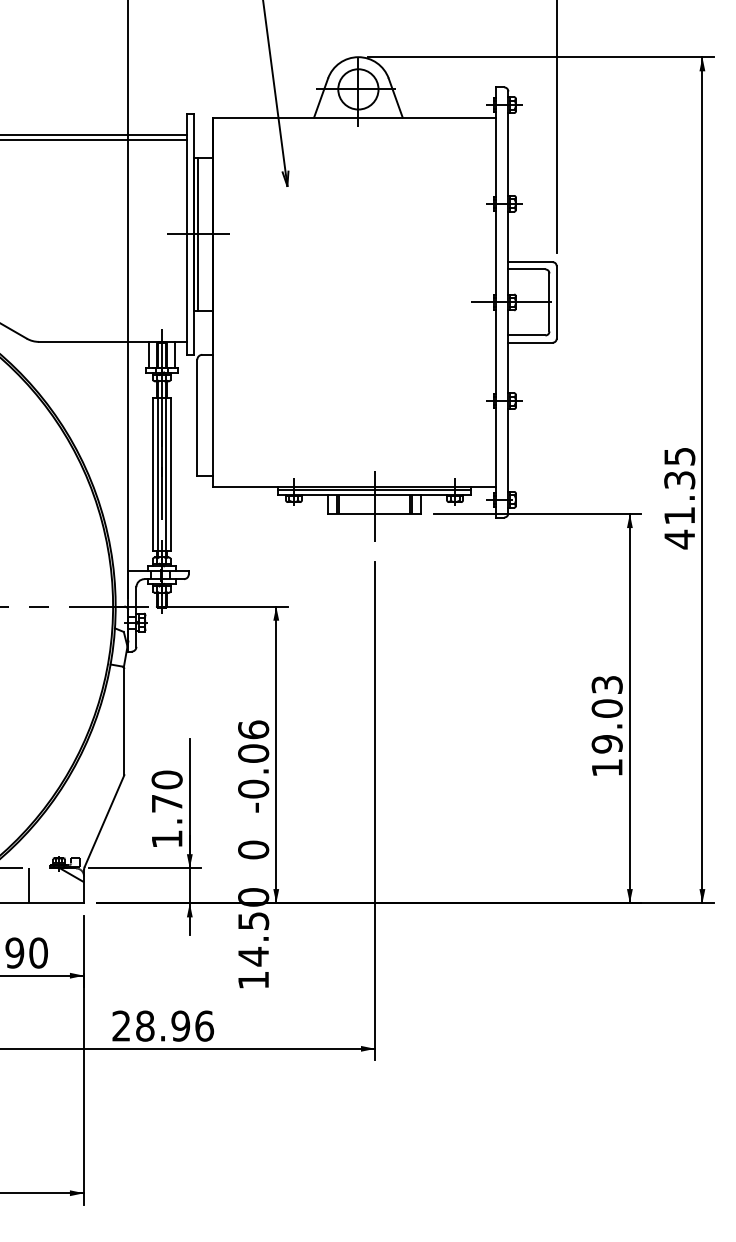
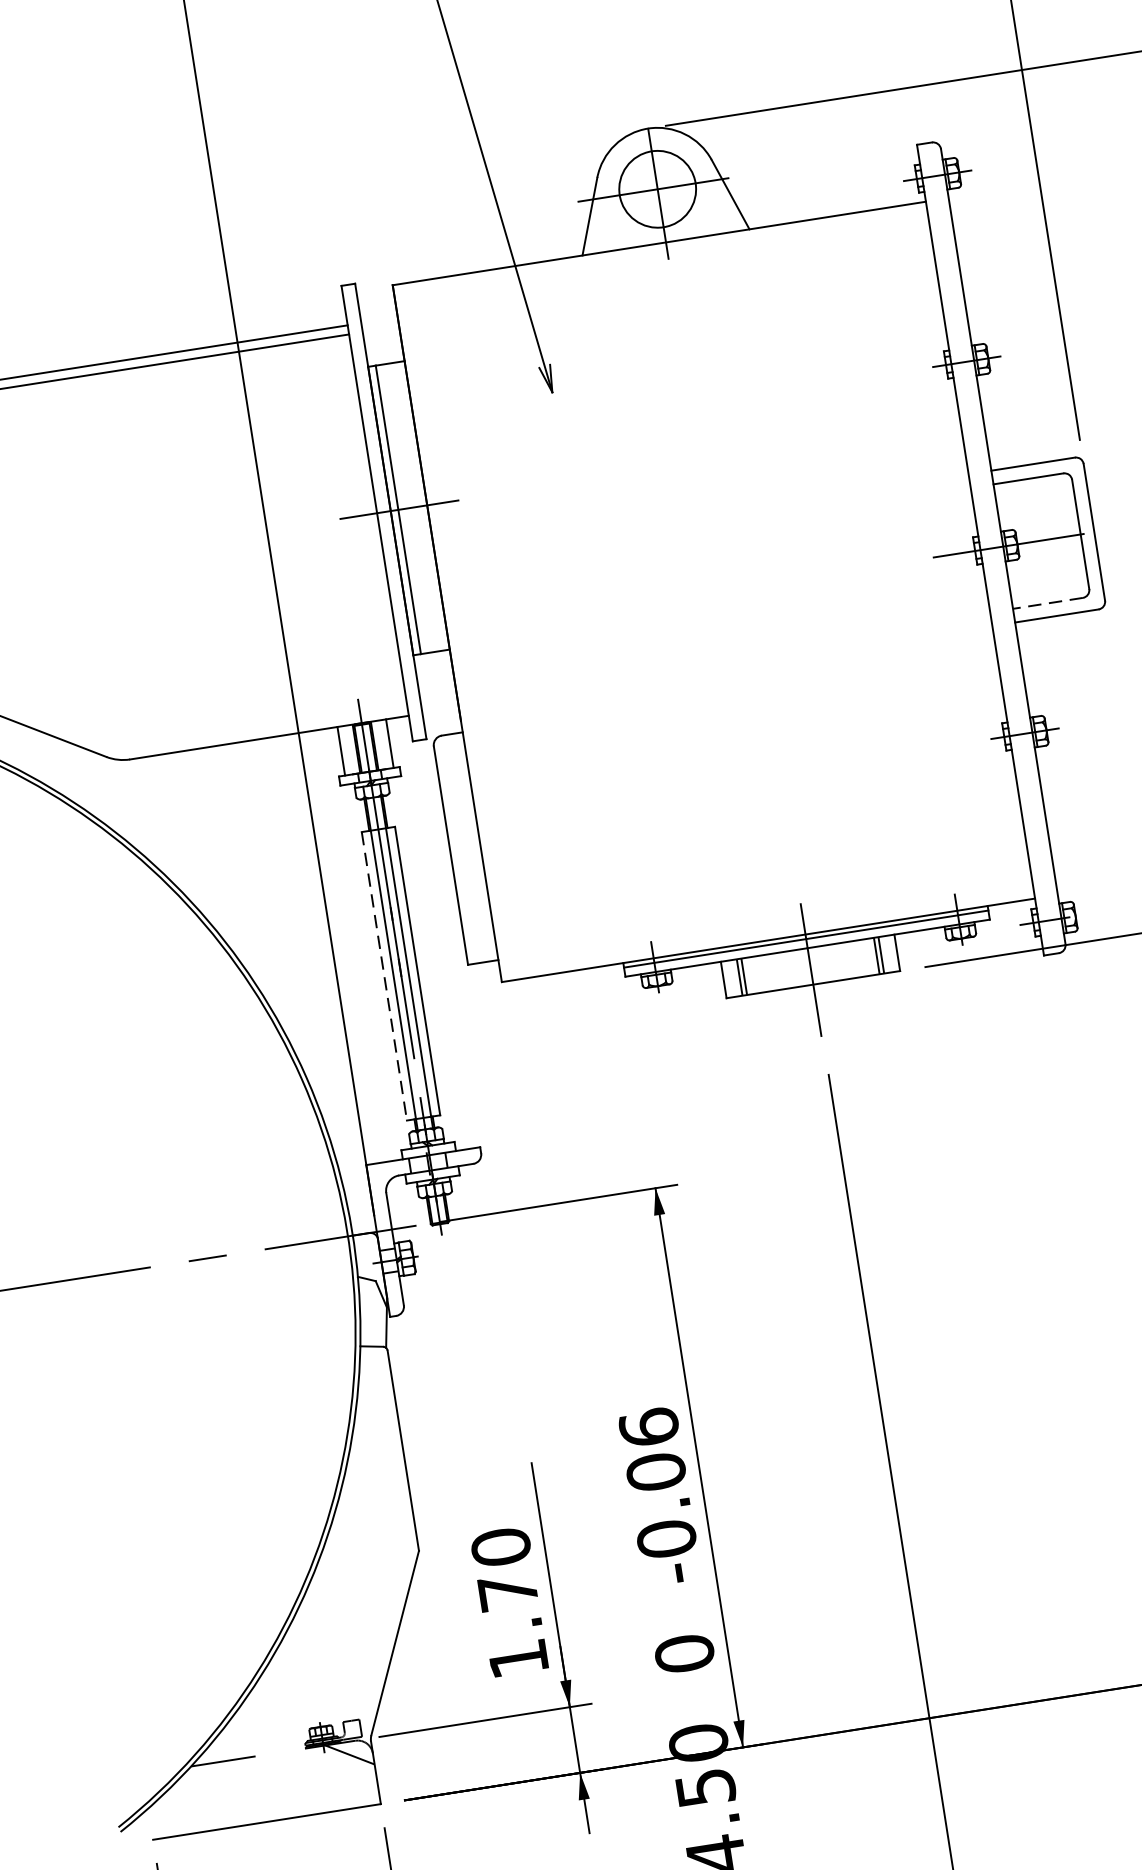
line: (526, 335) -> (1047, 603), solid -> dashed
line: (153, 474) -> (385, 975), solid -> dashed
line: (28, 885) -> (270, 1787), removed

